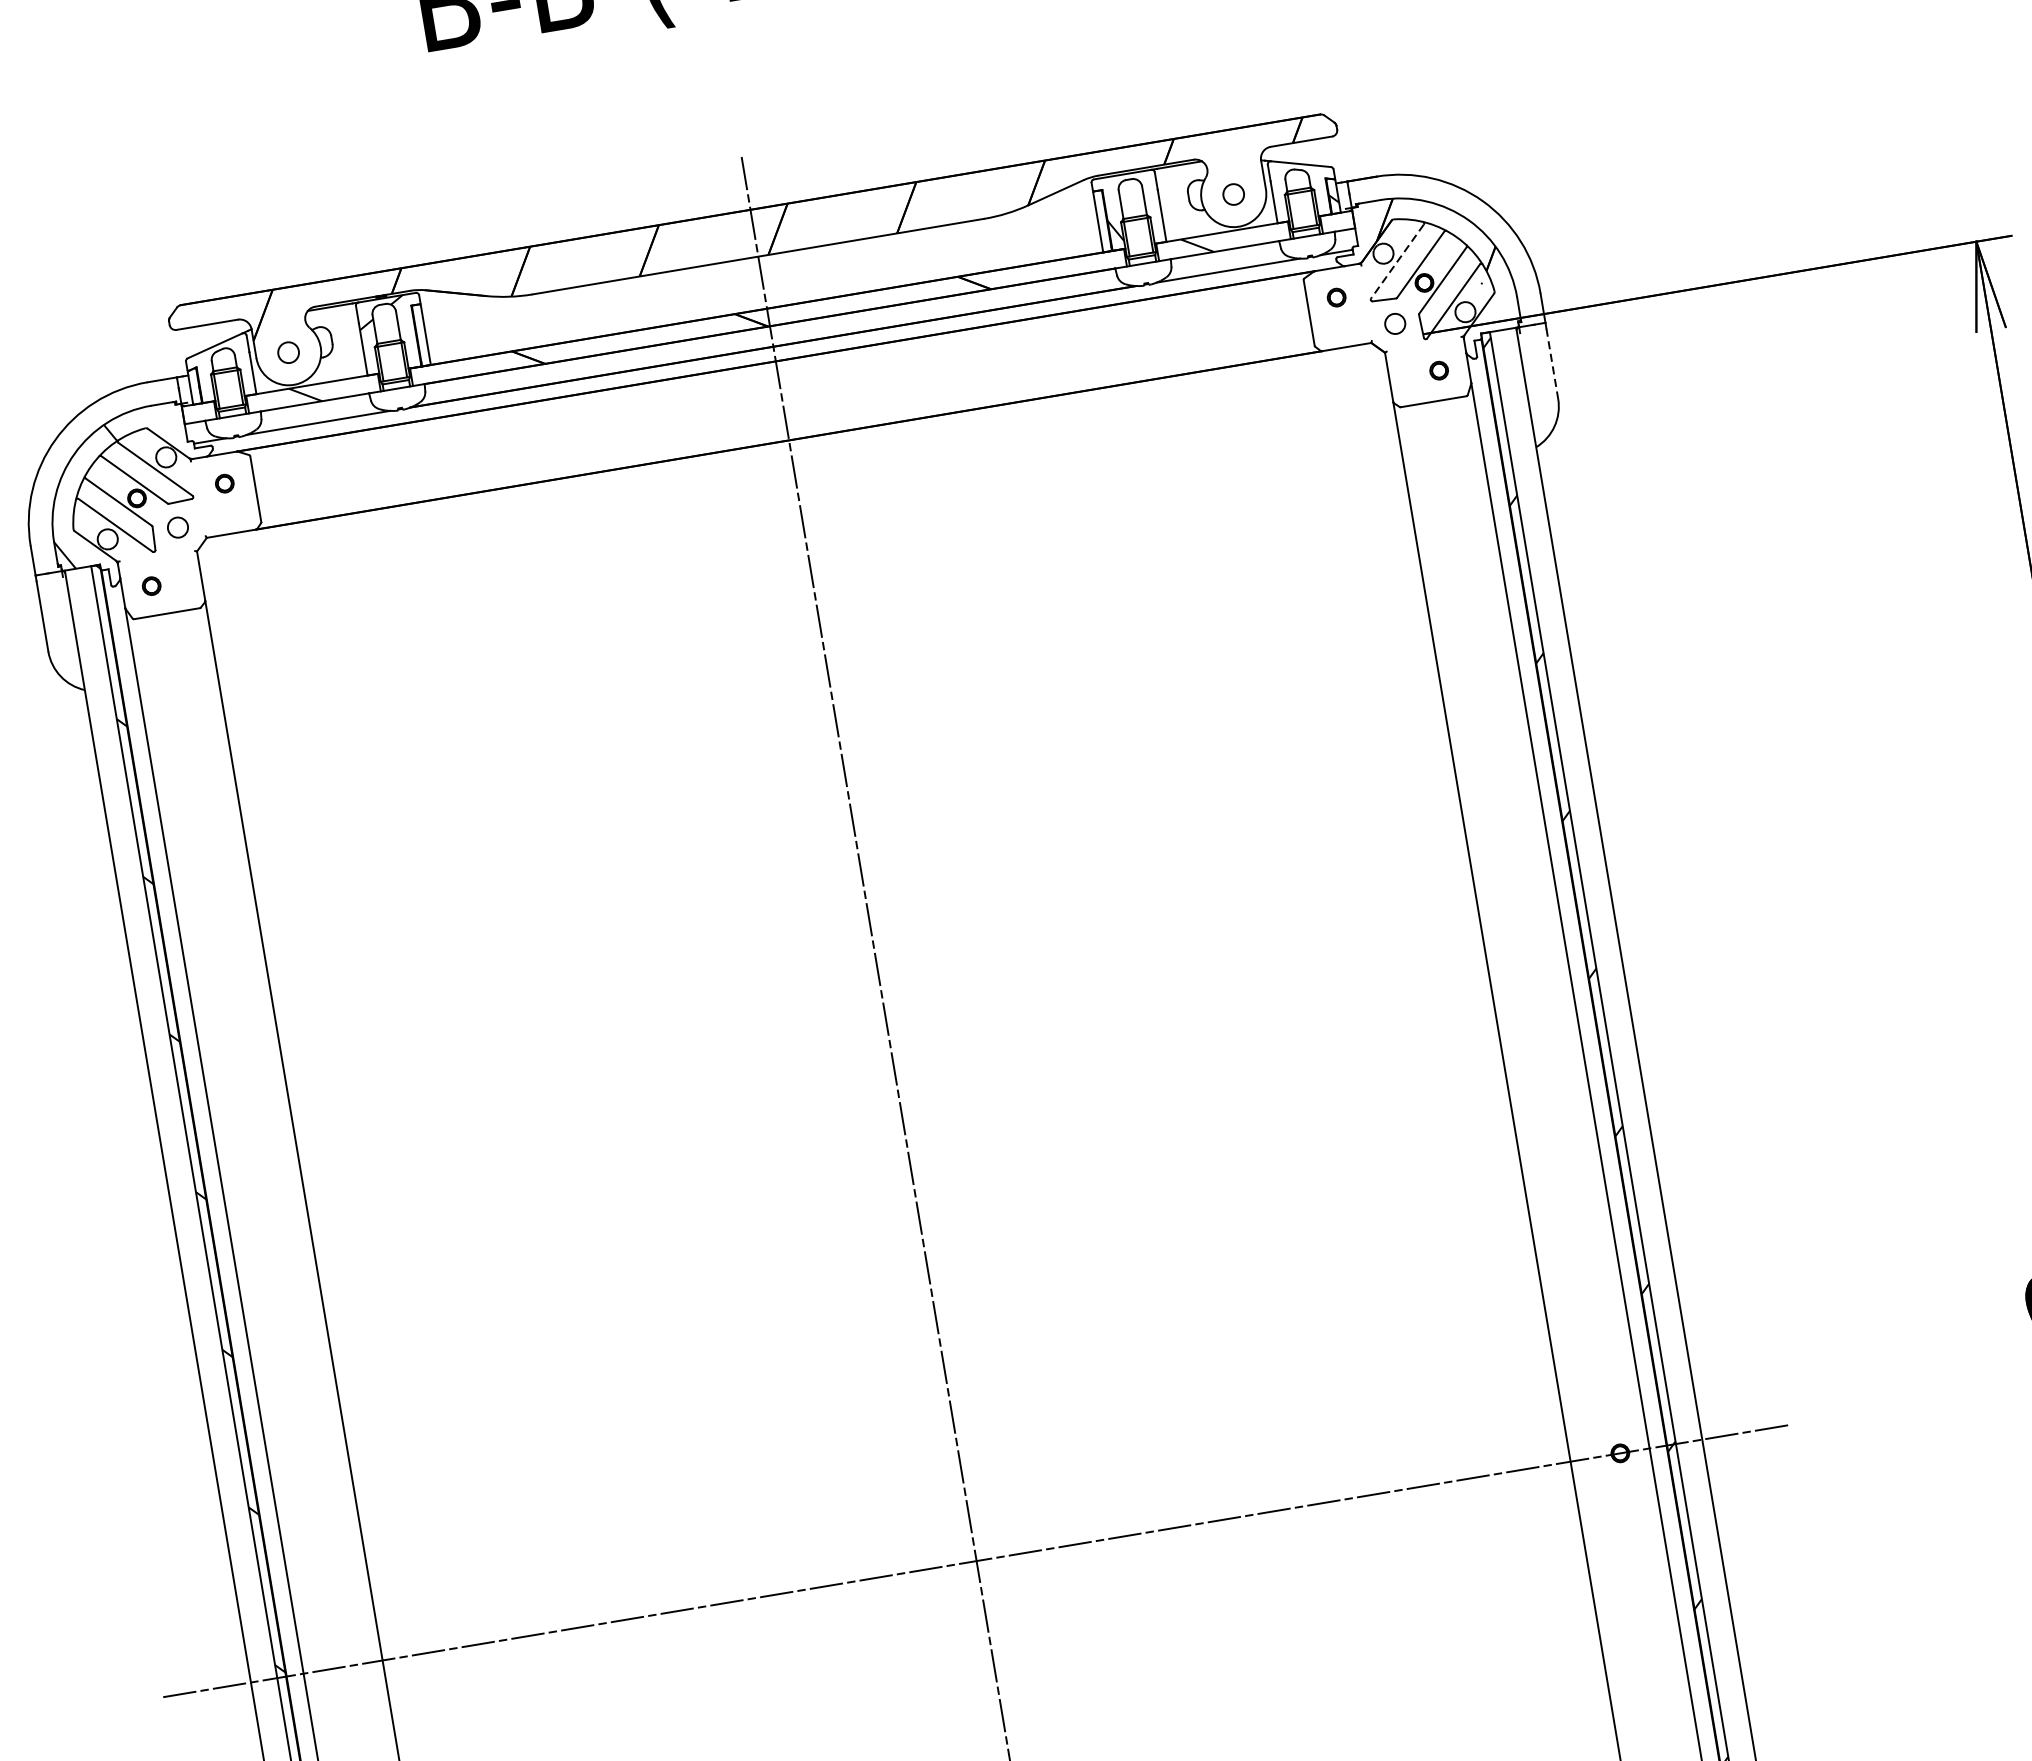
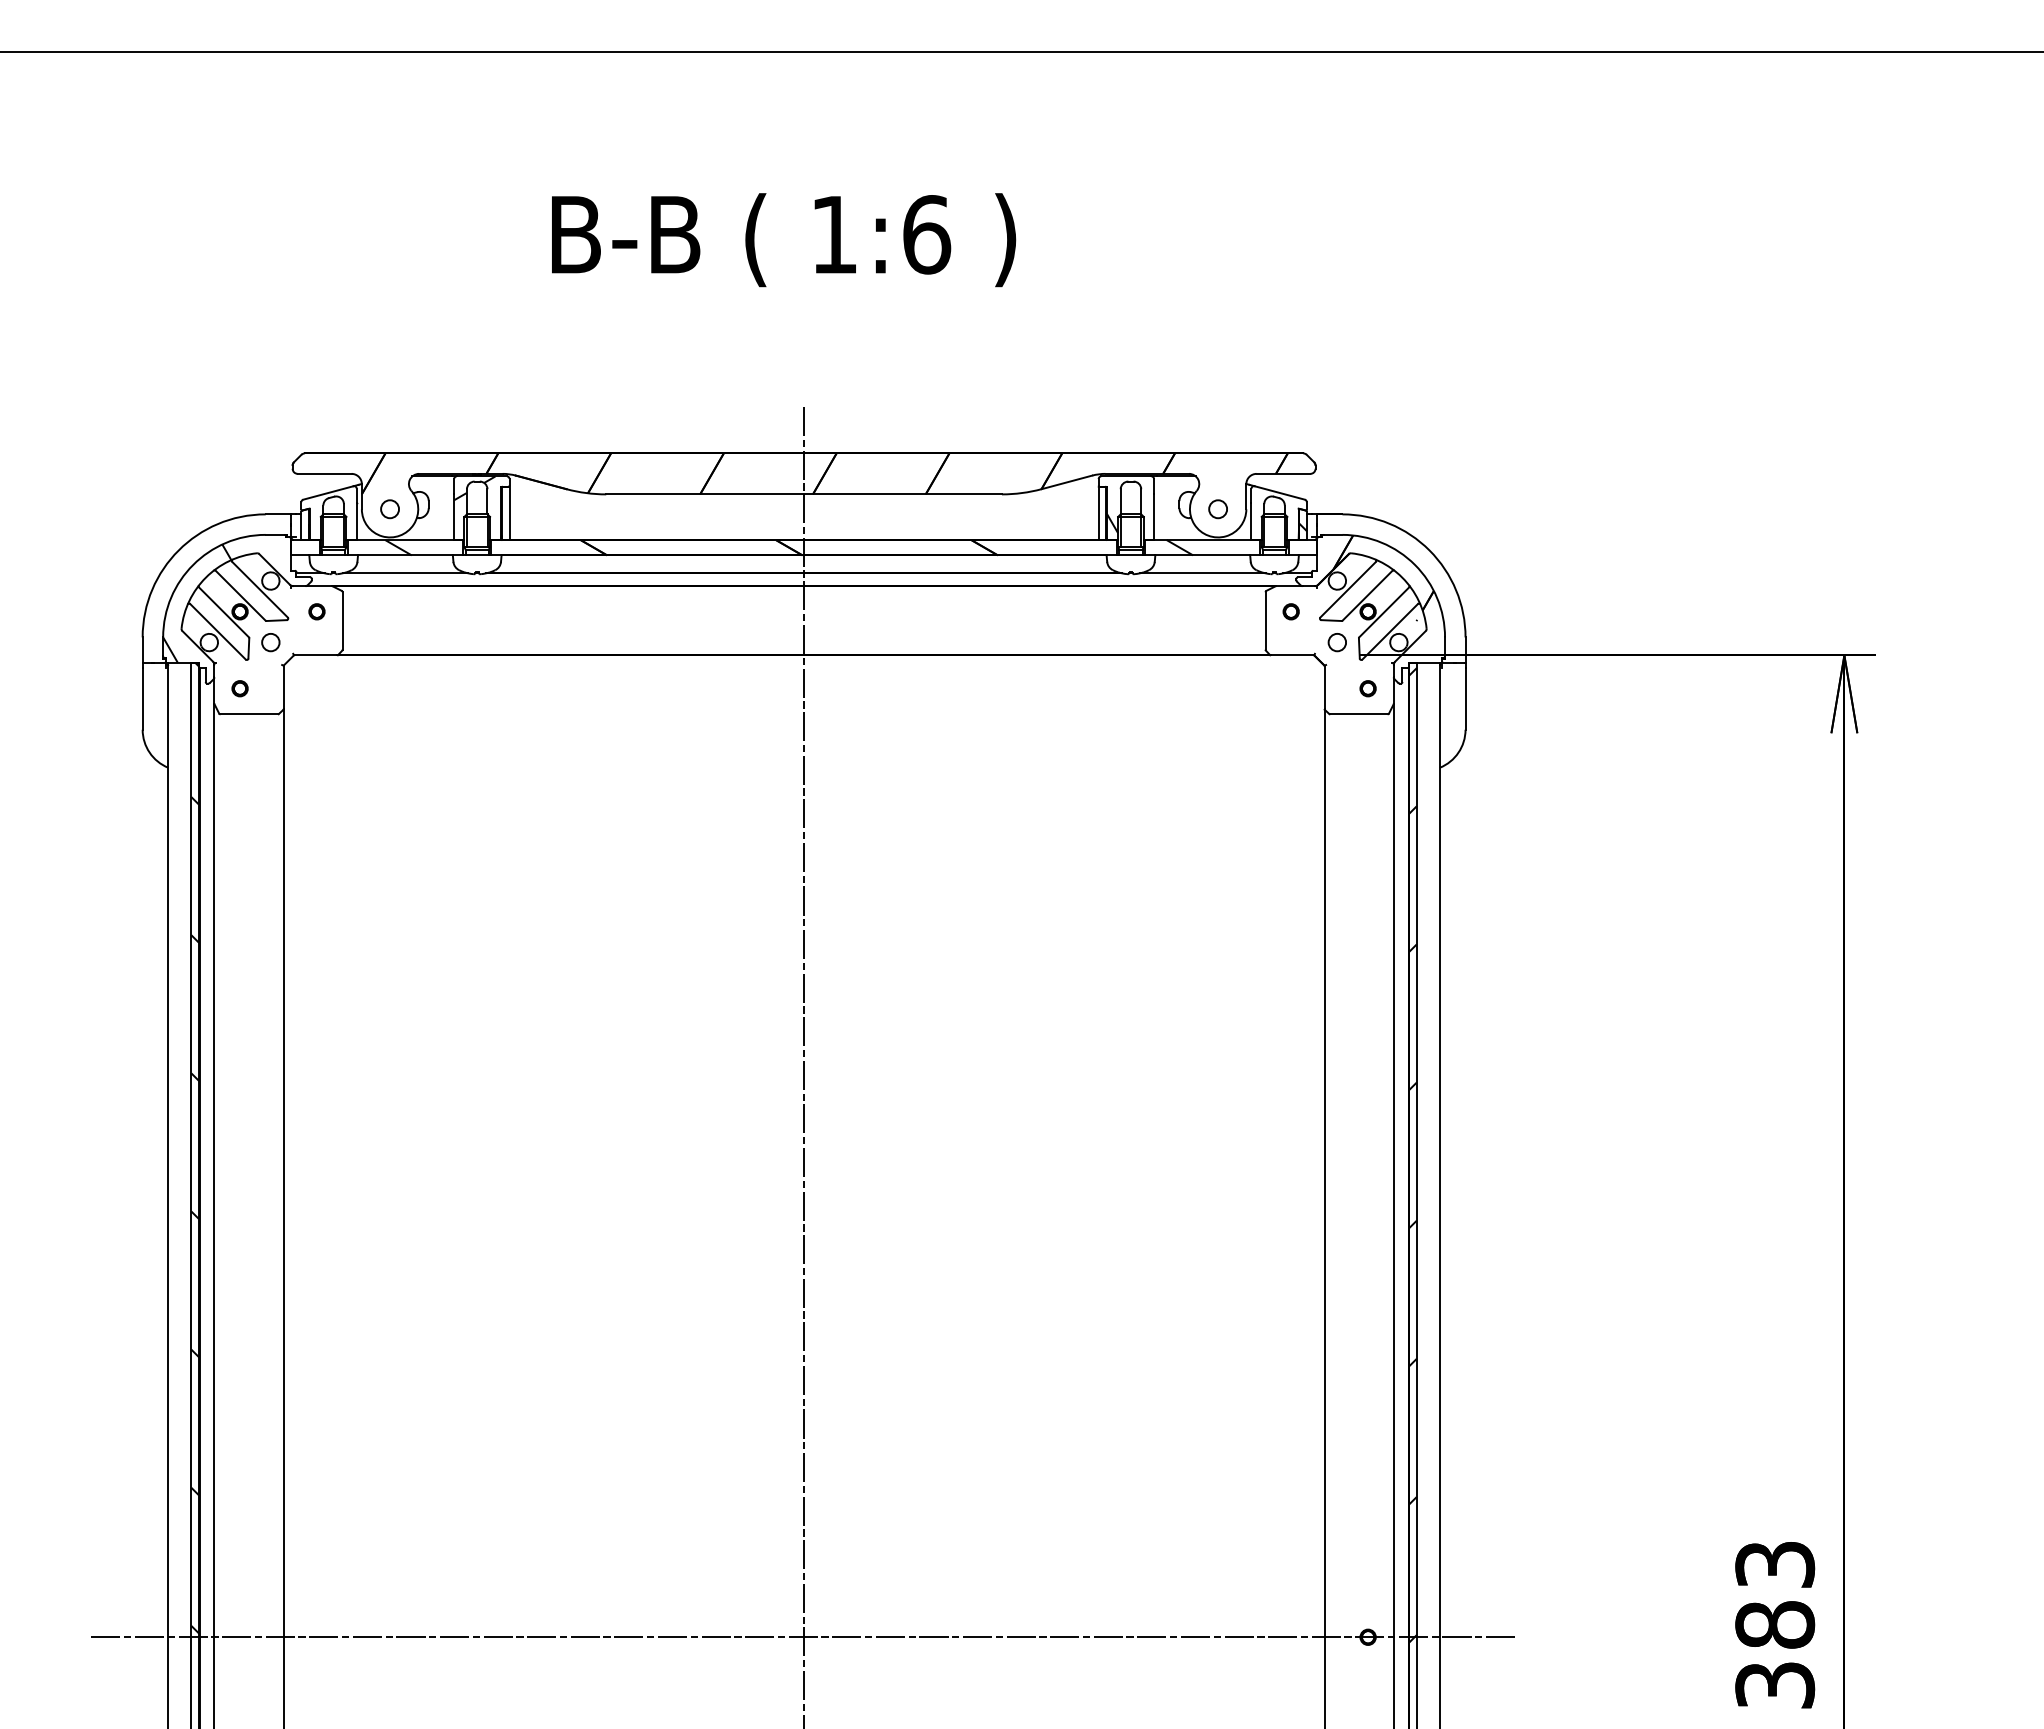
line: (1396, 262) -> (1347, 590), dashed -> solid
line: (1552, 363) -> (1465, 698), dashed -> solid

